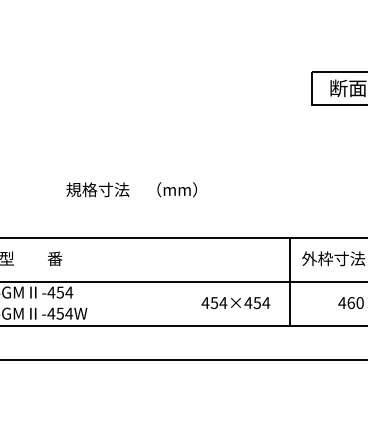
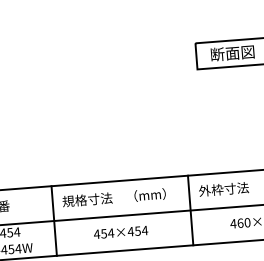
text: (131, 189) -> (114, 197), moved
line: (116, 282) -> (53, 221), added
text: (235, 303) -> (120, 232), moved

